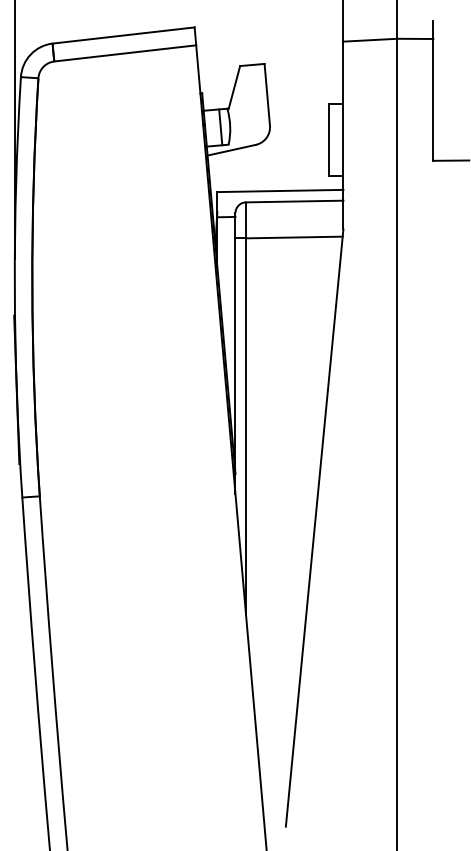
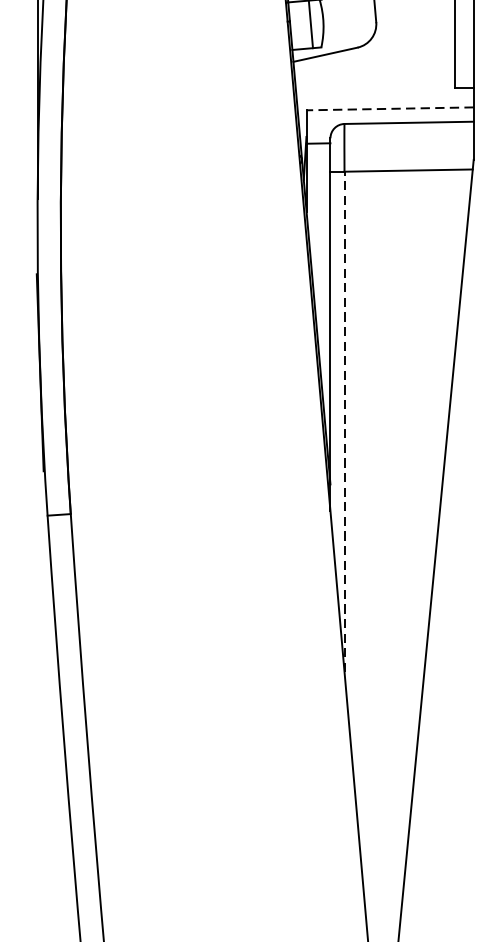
line: (280, 190) -> (390, 108), solid -> dashed
line: (246, 426) -> (345, 421), solid -> dashed

